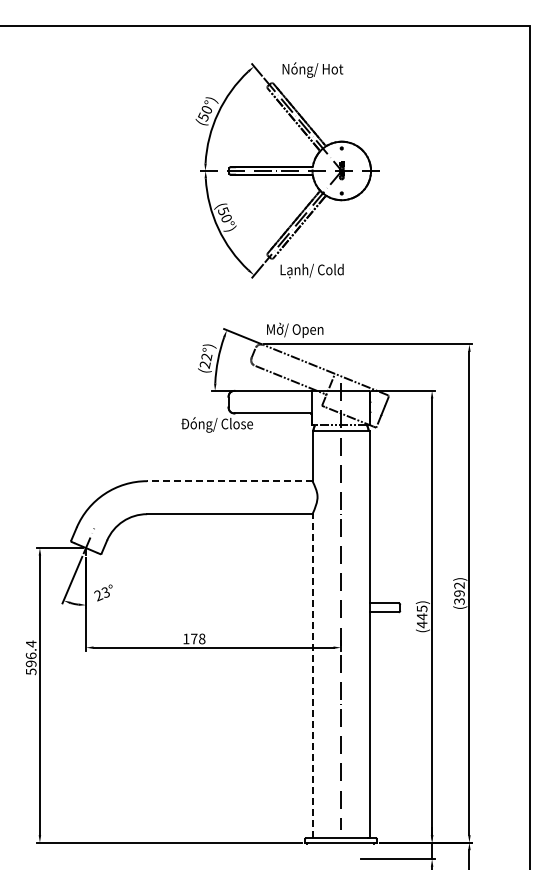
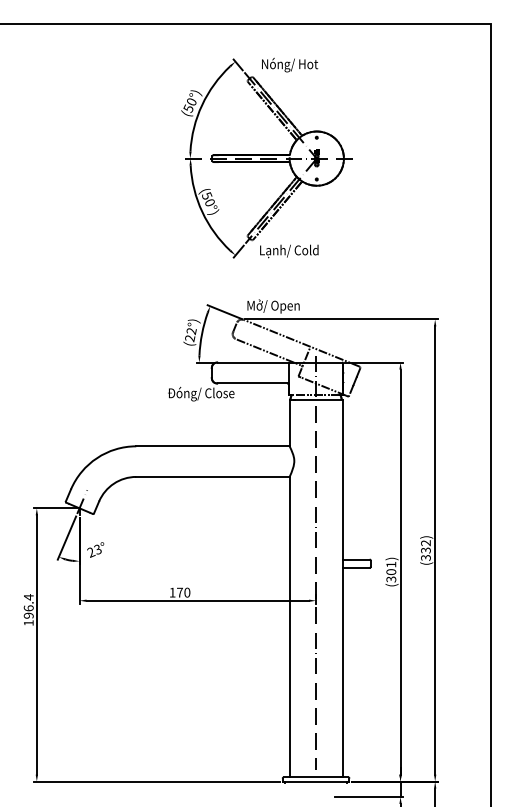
line: (229, 481) -> (212, 446), dashed -> solid
text: (459, 593) -> (425, 550), (392) -> (332)
text: (421, 616) -> (390, 571), (445) -> (301)
text: (202, 639) -> (187, 593), 178 -> 170
text: (31, 671) -> (29, 622), 596.4 -> 196.4
line: (312, 675) -> (289, 626), dashed -> solid

